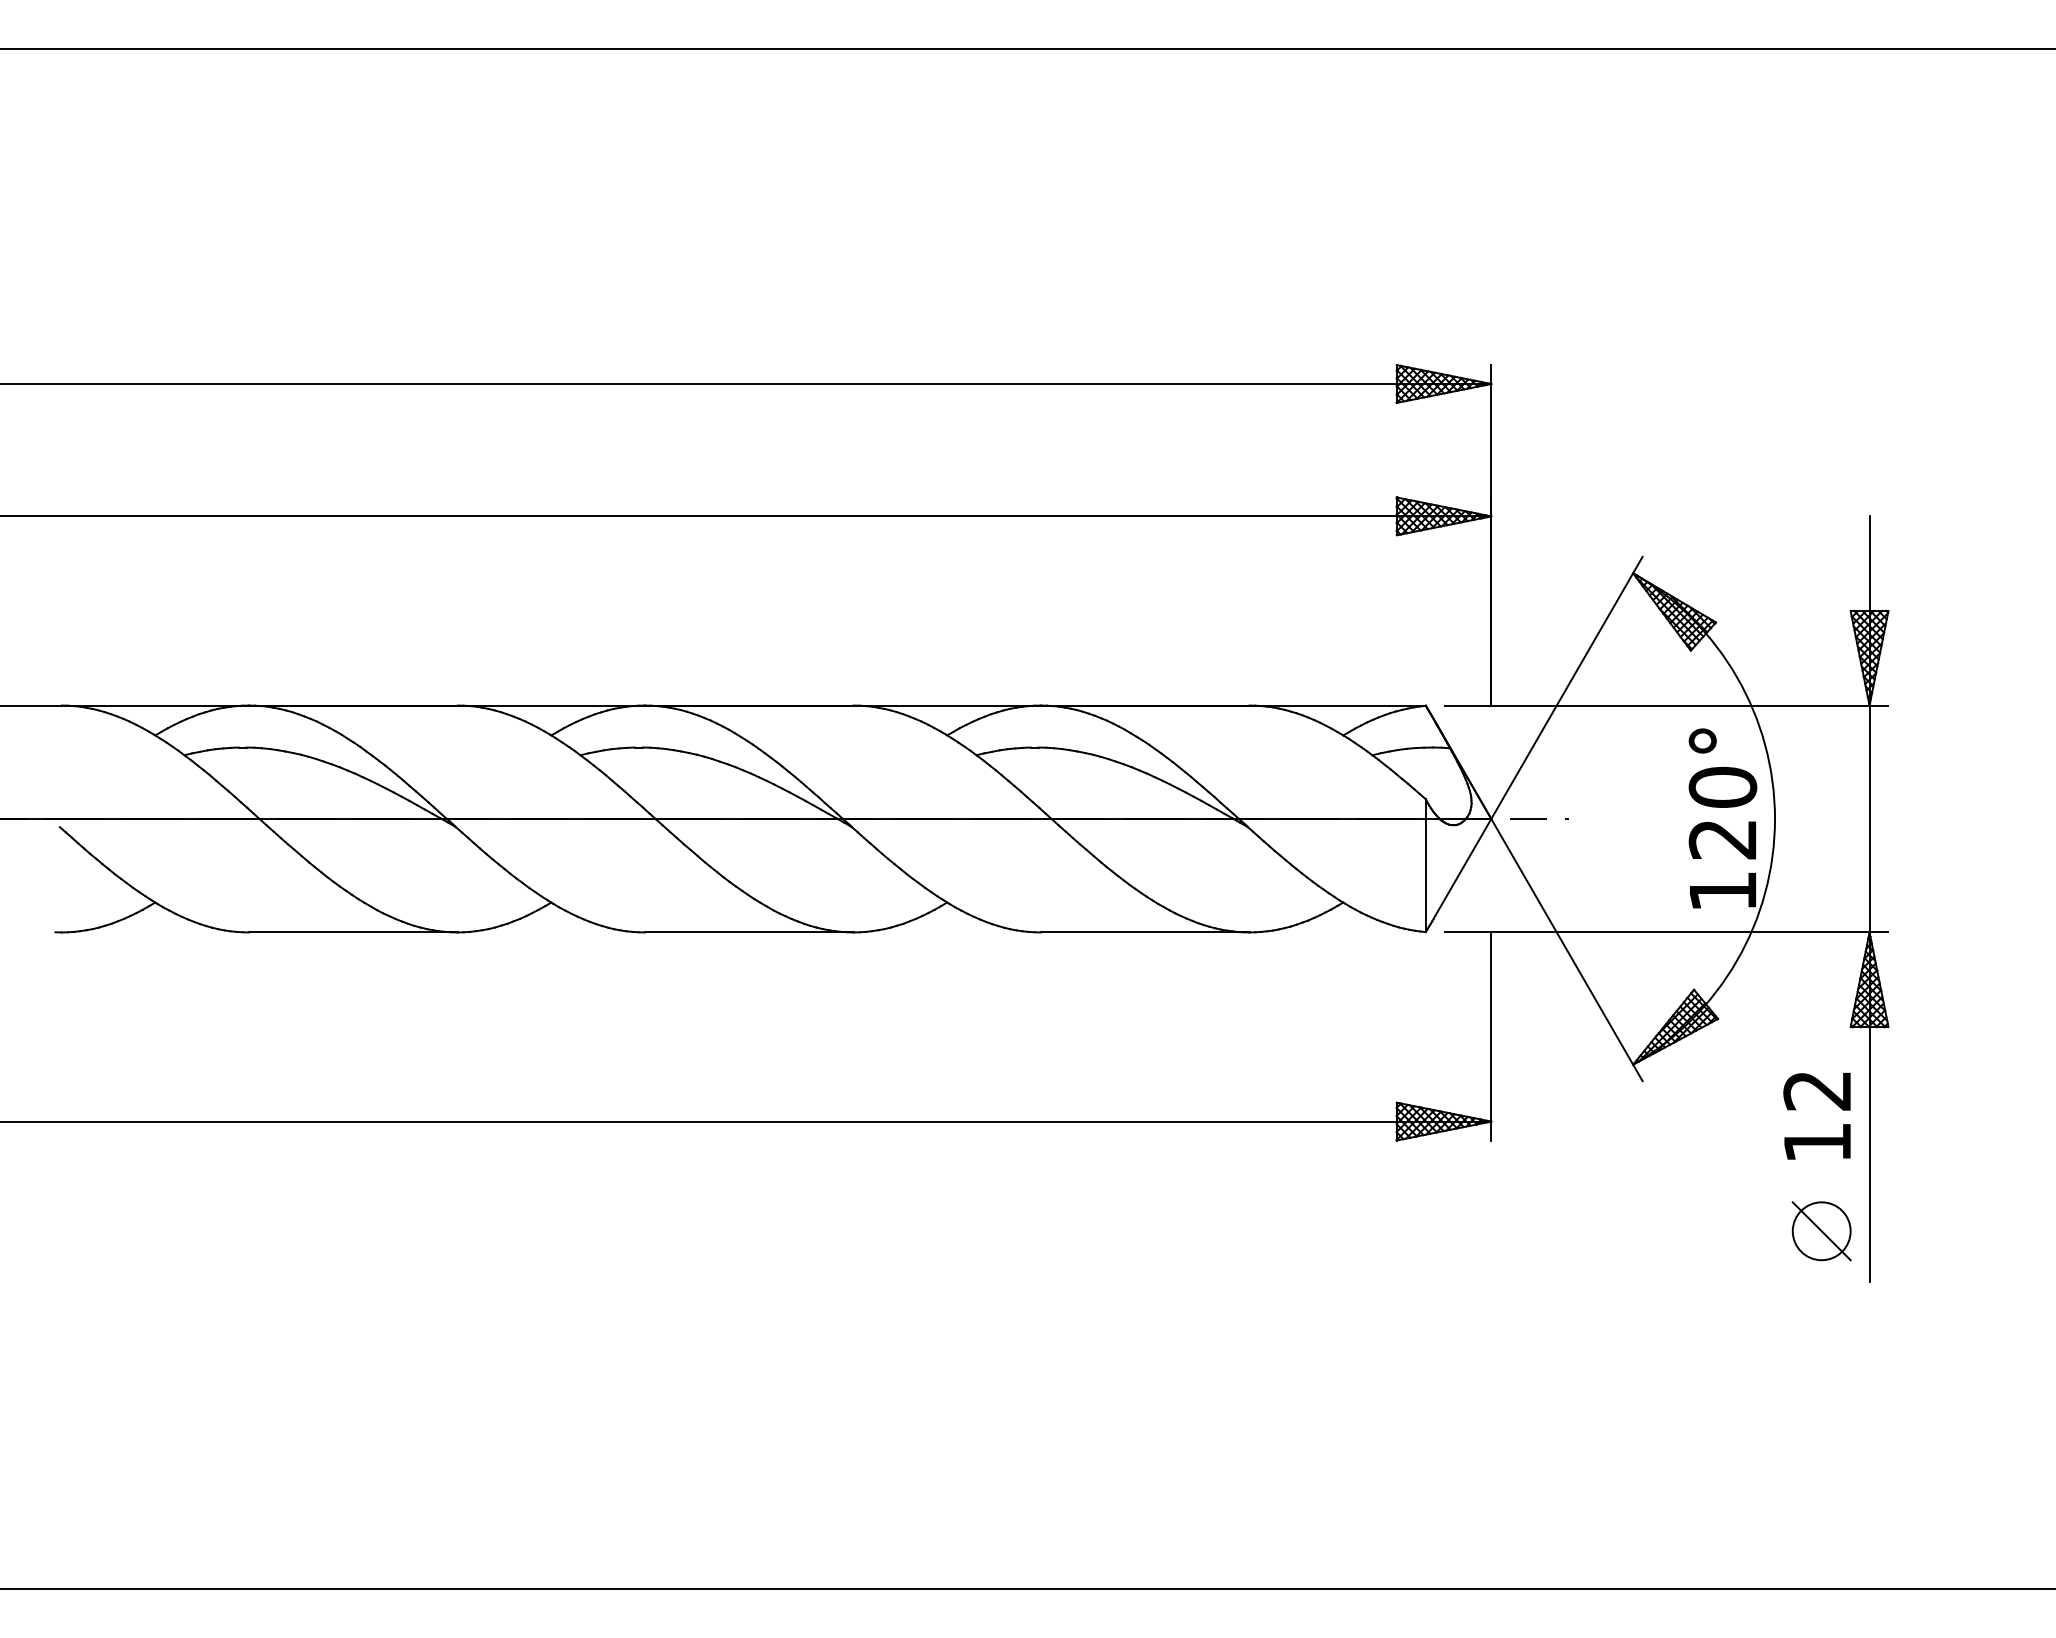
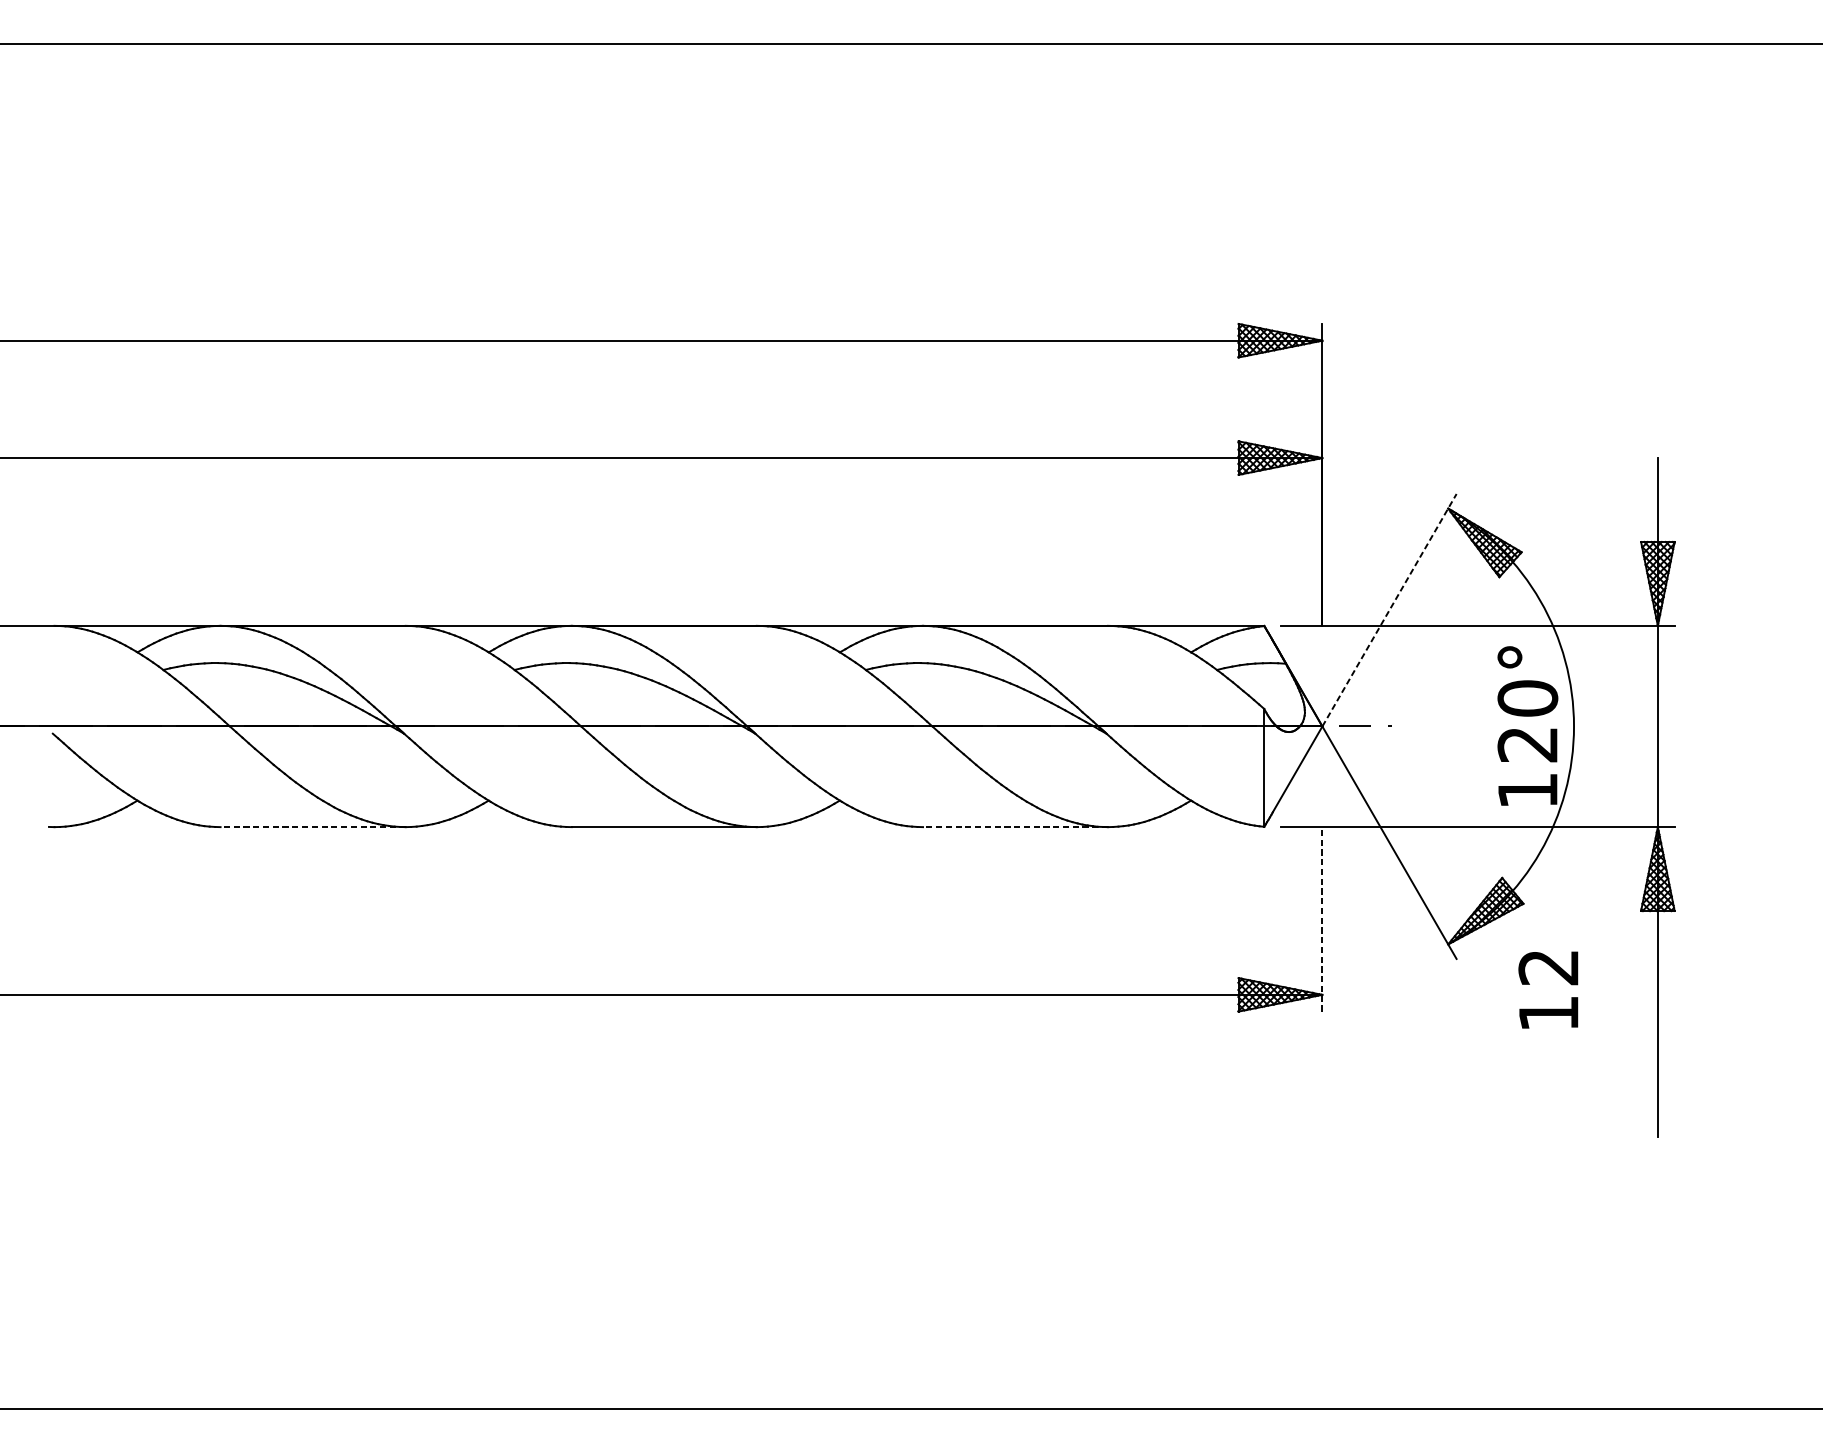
line: (1567, 687) -> (1389, 609), solid -> dashed
line: (352, 932) -> (312, 827), solid -> dashed
line: (1144, 932) -> (1014, 827), solid -> dashed
line: (1491, 1035) -> (1322, 918), solid -> dashed
text: (1816, 1115) -> (1547, 989), moved
part: (1821, 1231) -> (1615, 1092), removed

